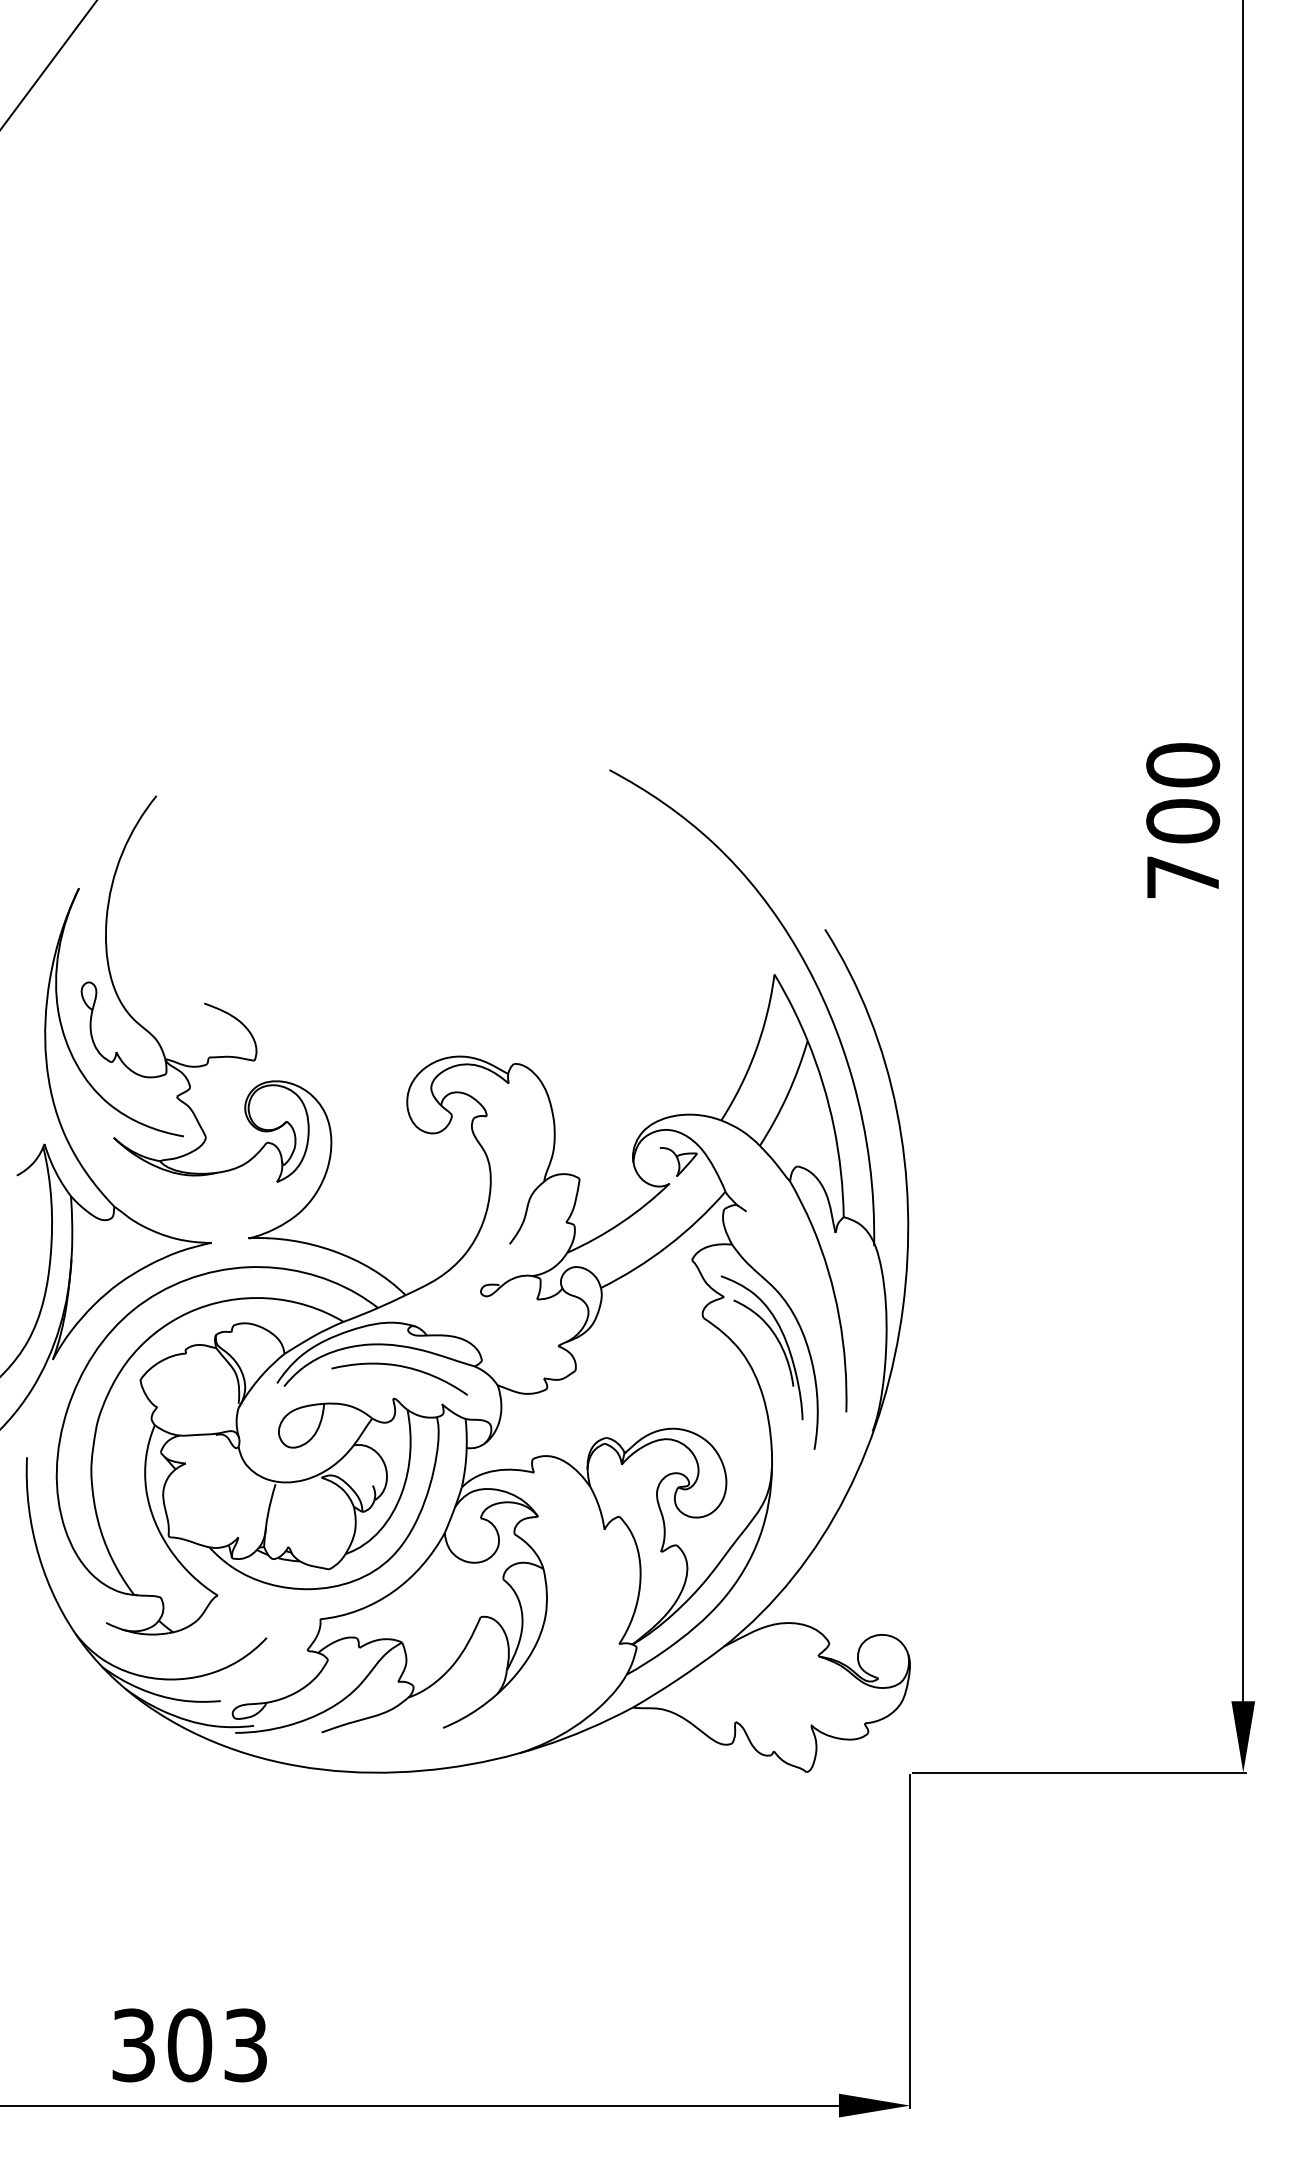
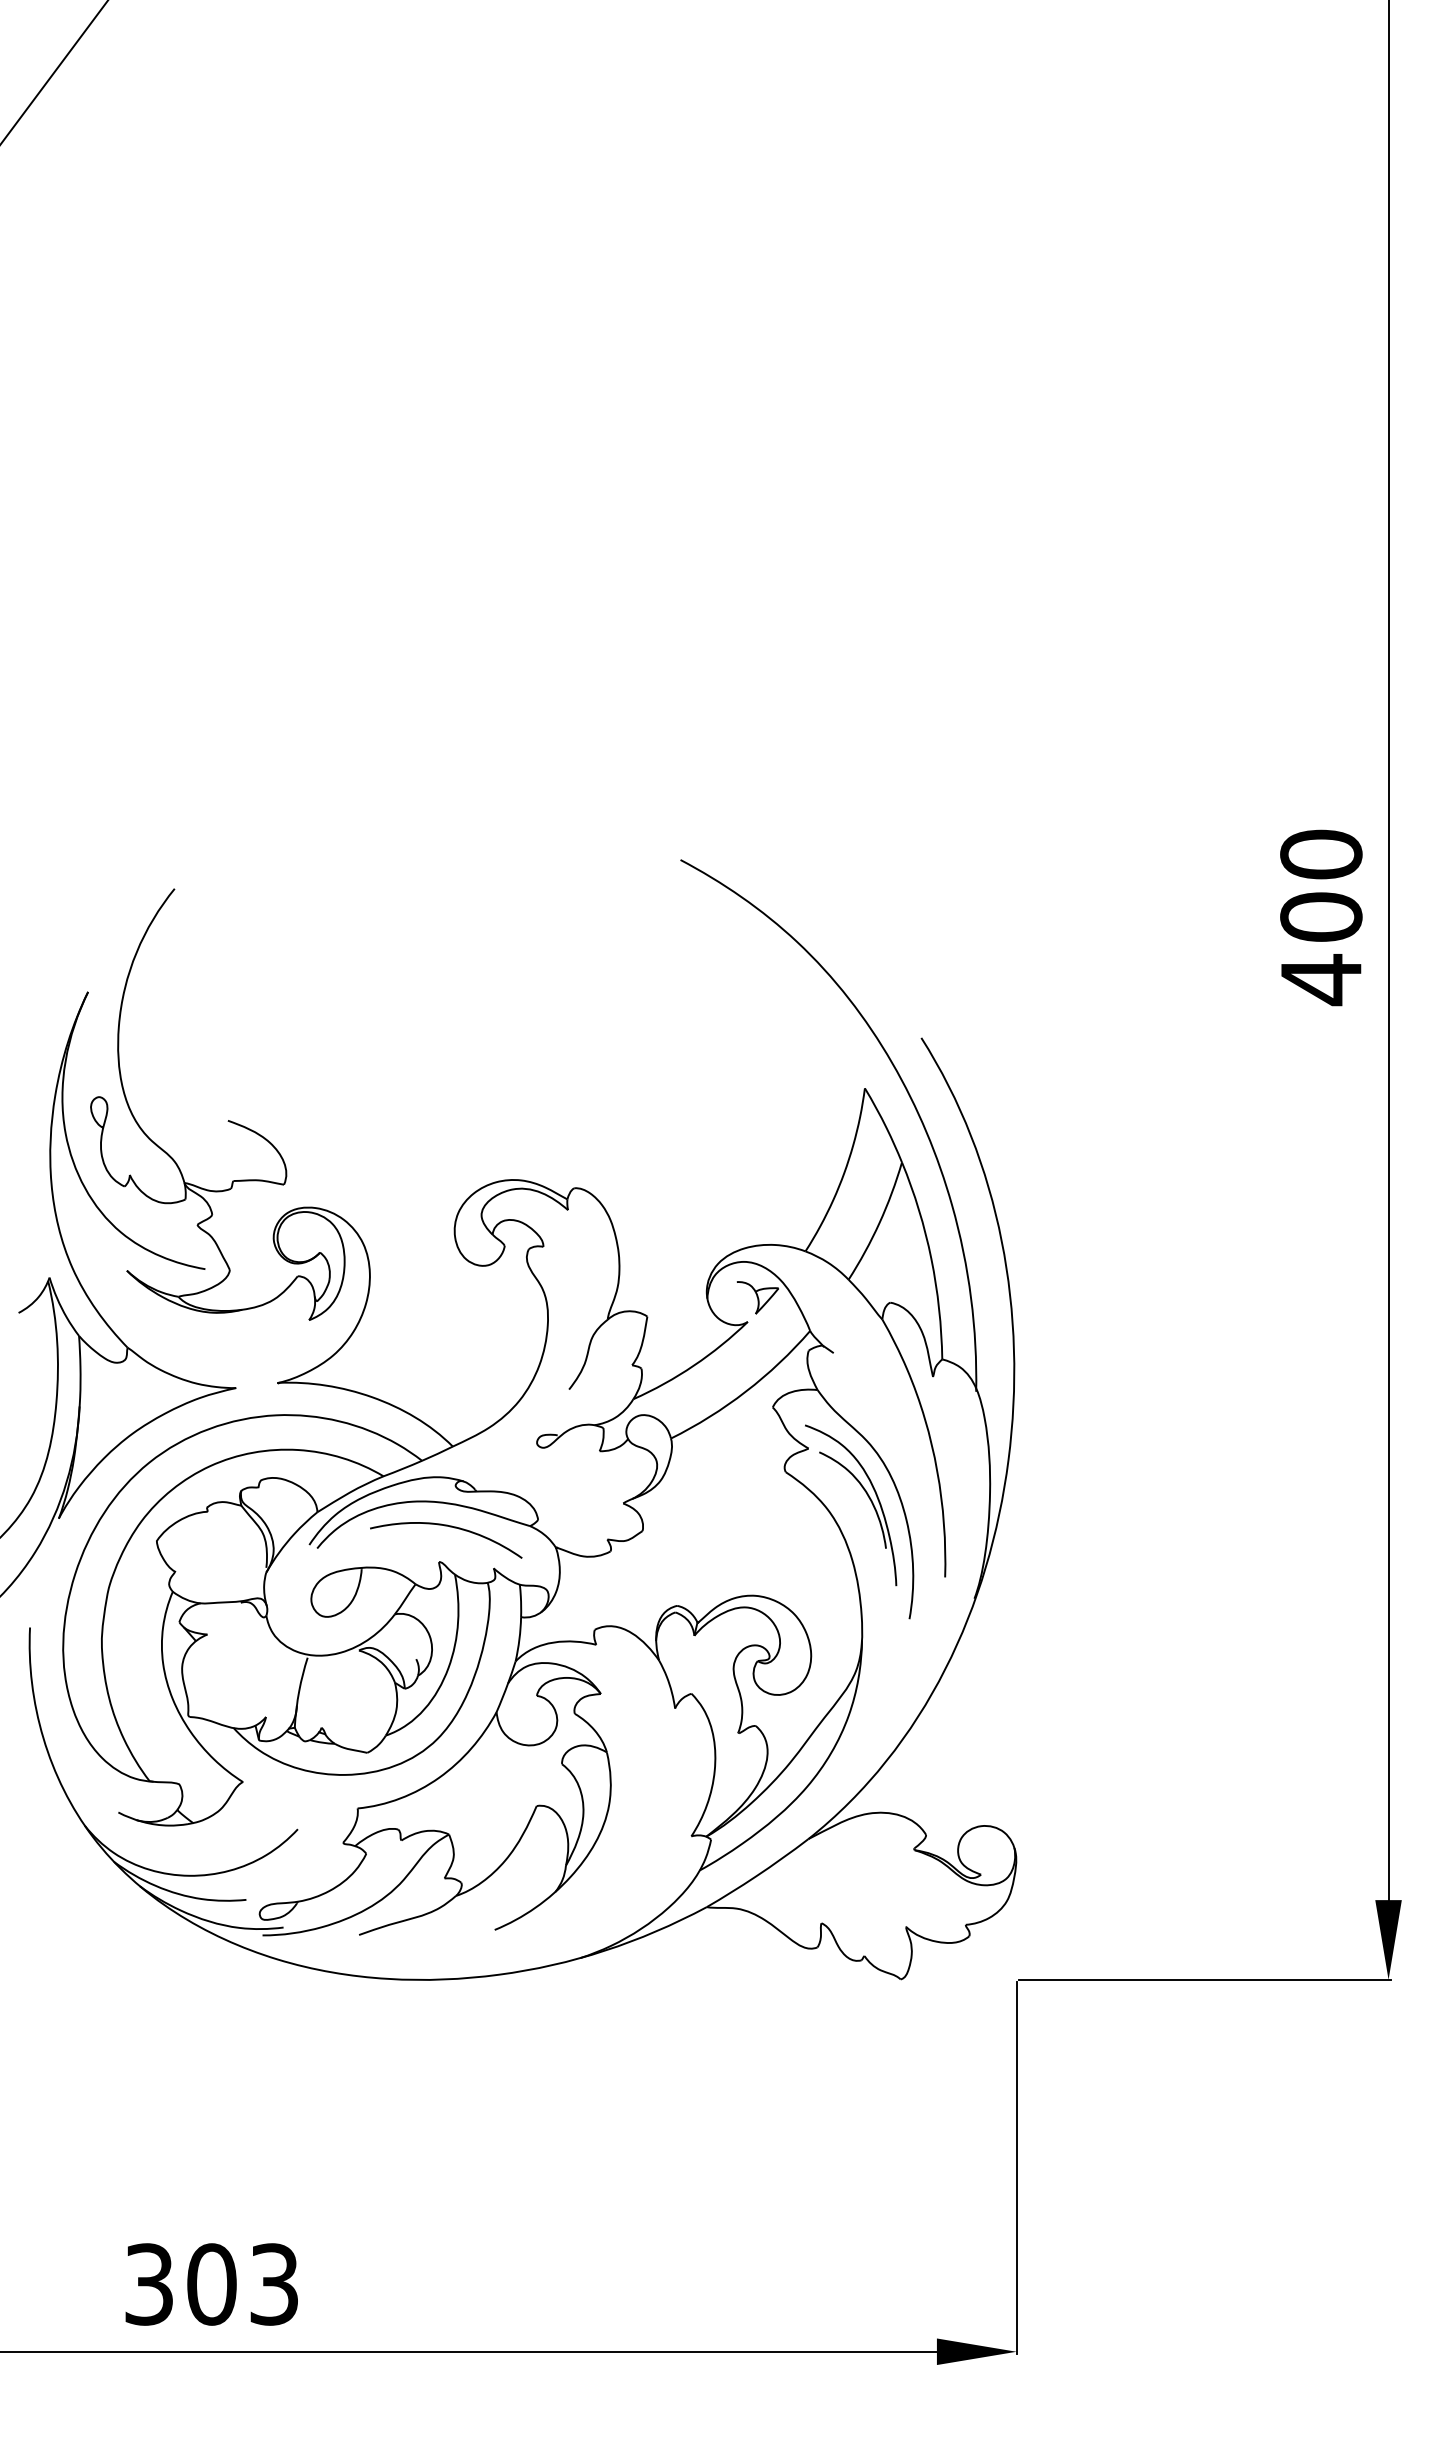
text: (1182, 877) -> (1320, 979), 700 -> 400

